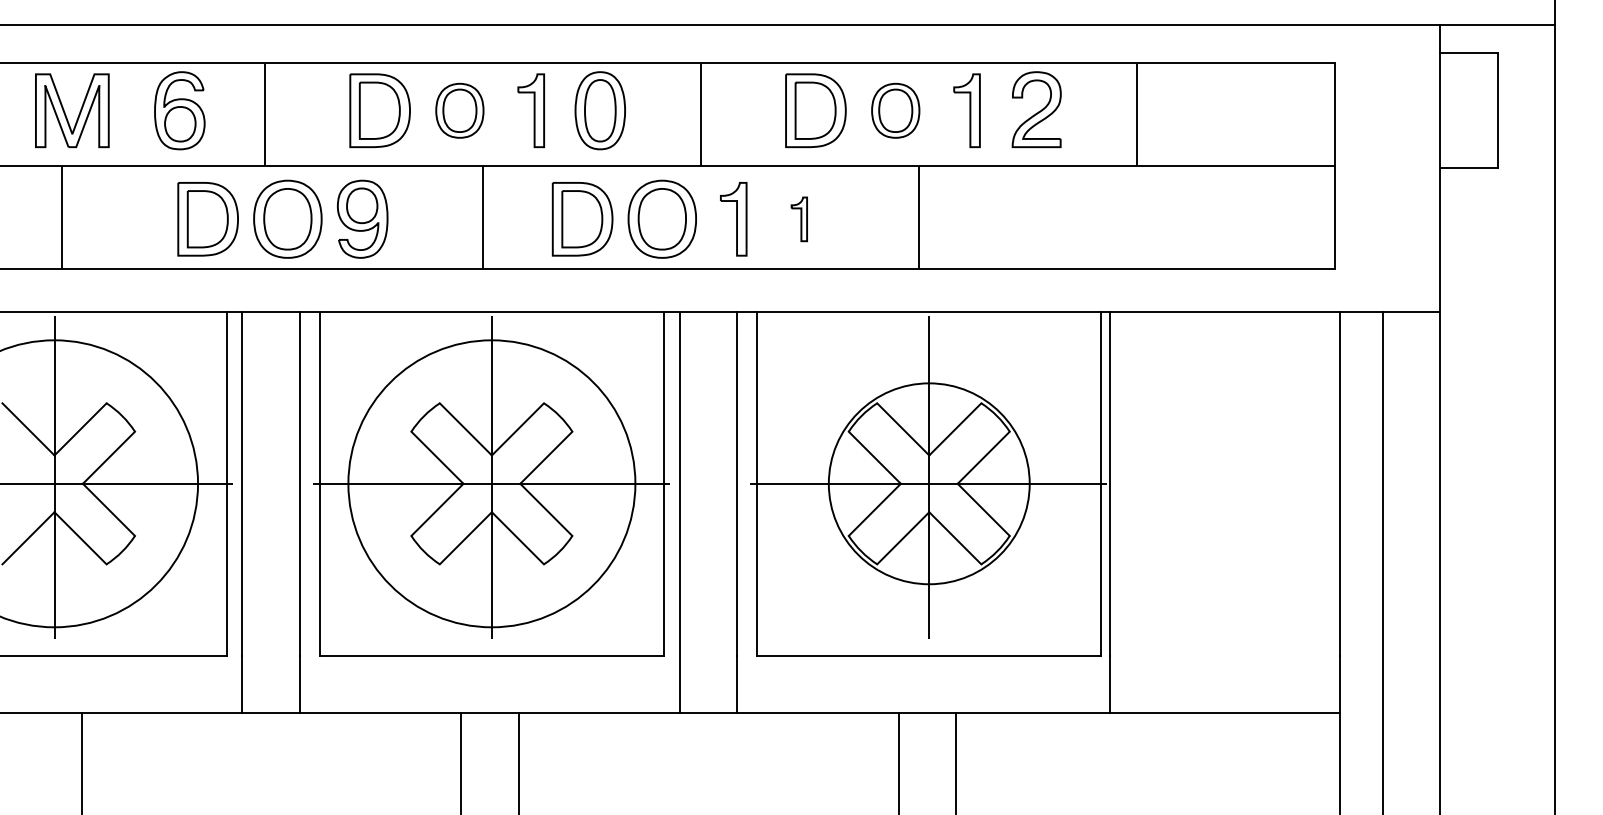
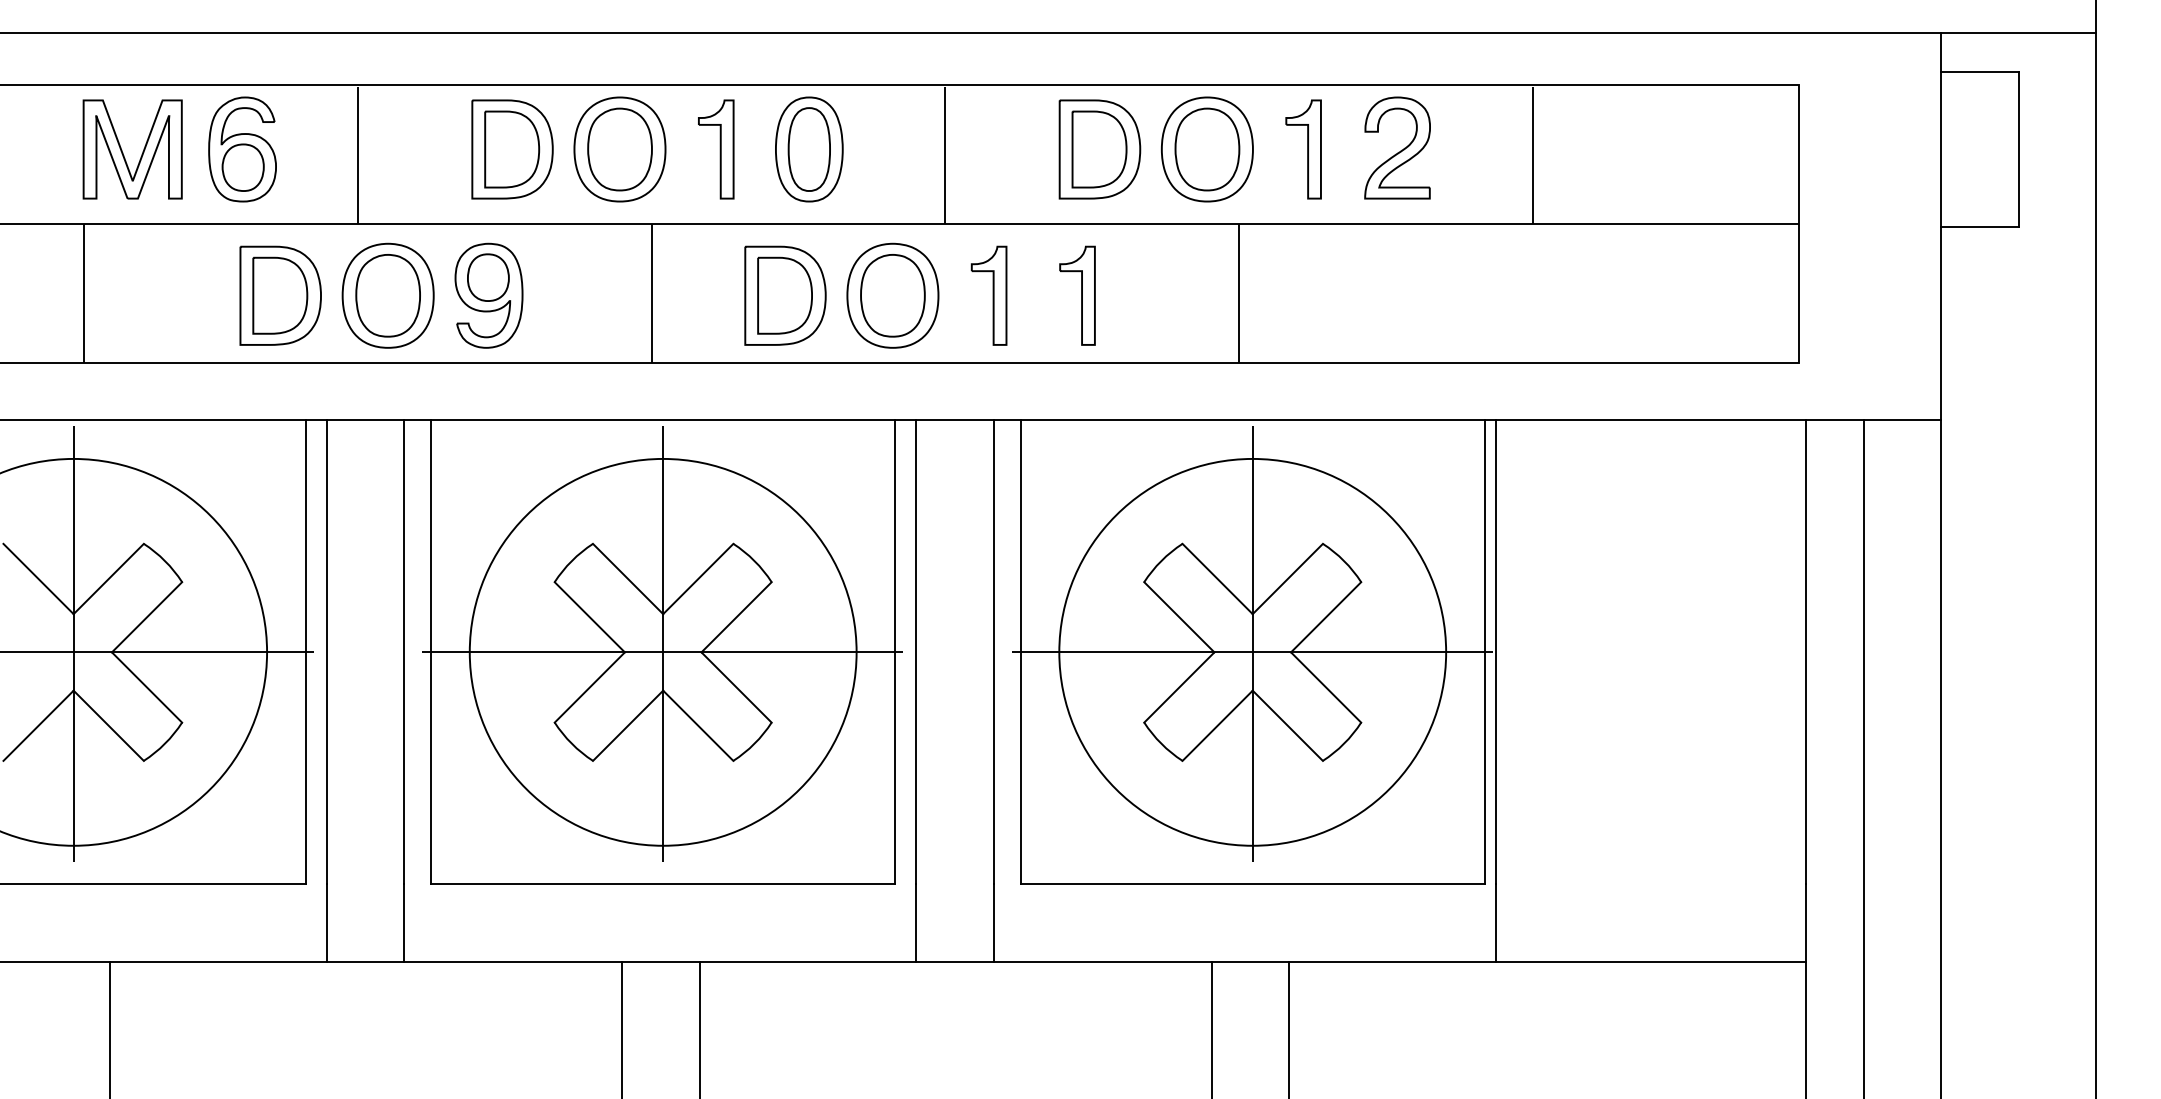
part: (459, 110) -> (619, 149), size x1.43
part: (895, 110) -> (1207, 149), size x1.43
part: (79, 111) -> (142, 150), moved
part: (799, 219) -> (1077, 296), size x1.67
circle: (928, 483) -> (1251, 651), size x1.43

